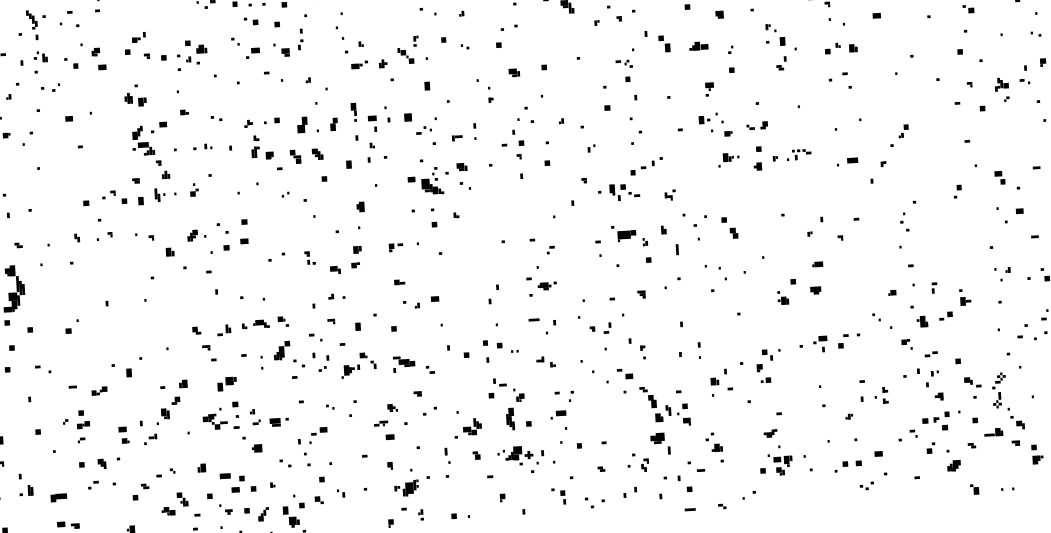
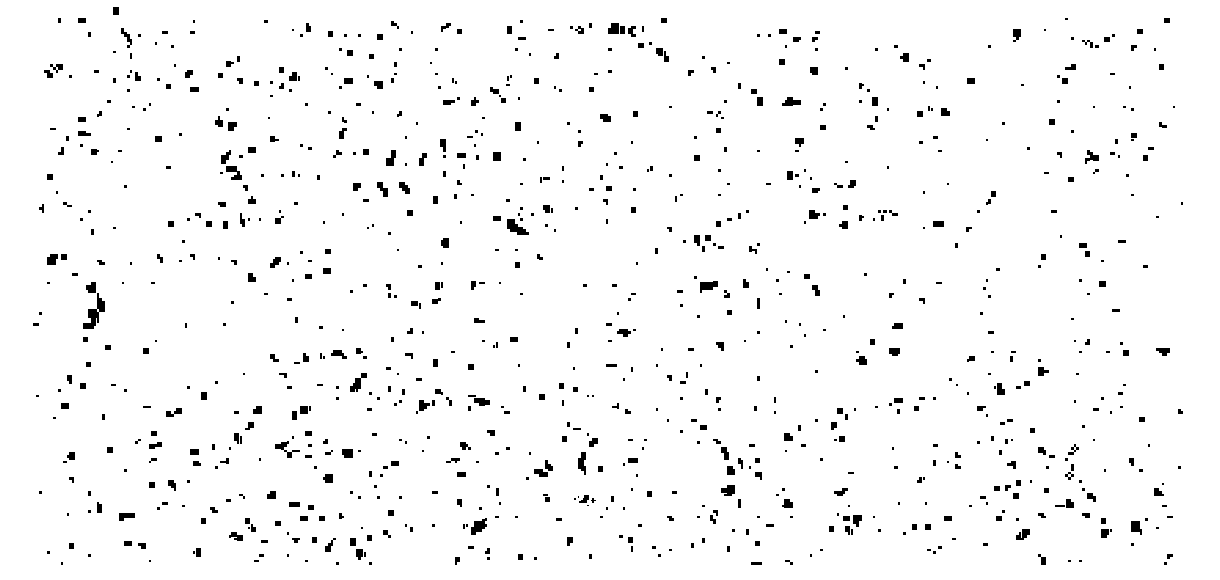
part: (423, 129) -> (474, 133), moved
part: (254, 146) -> (342, 127), moved
part: (447, 455) -> (498, 496), moved
part: (514, 456) -> (584, 500), size x0.6

